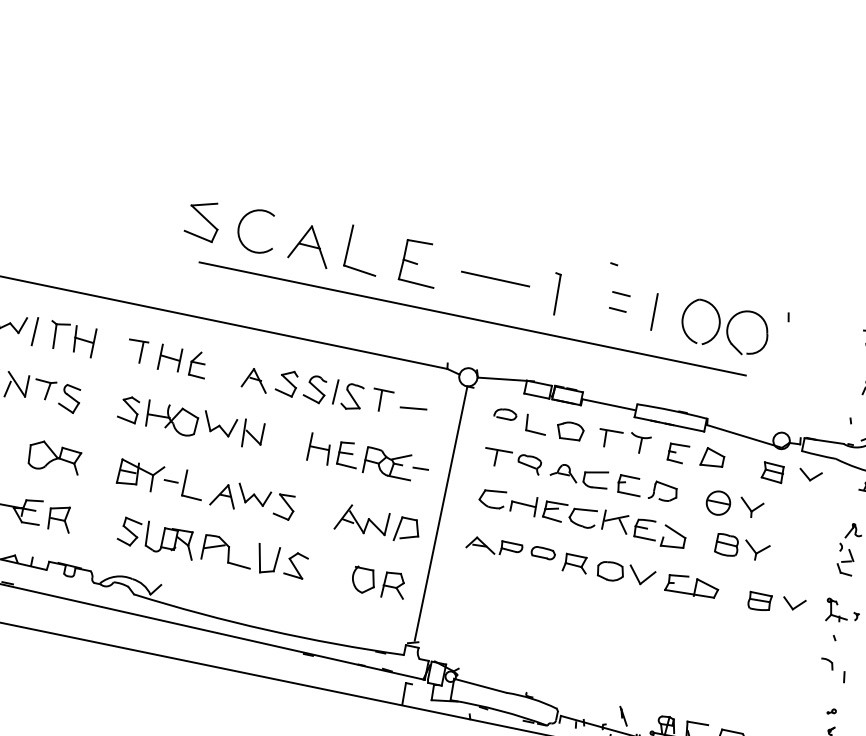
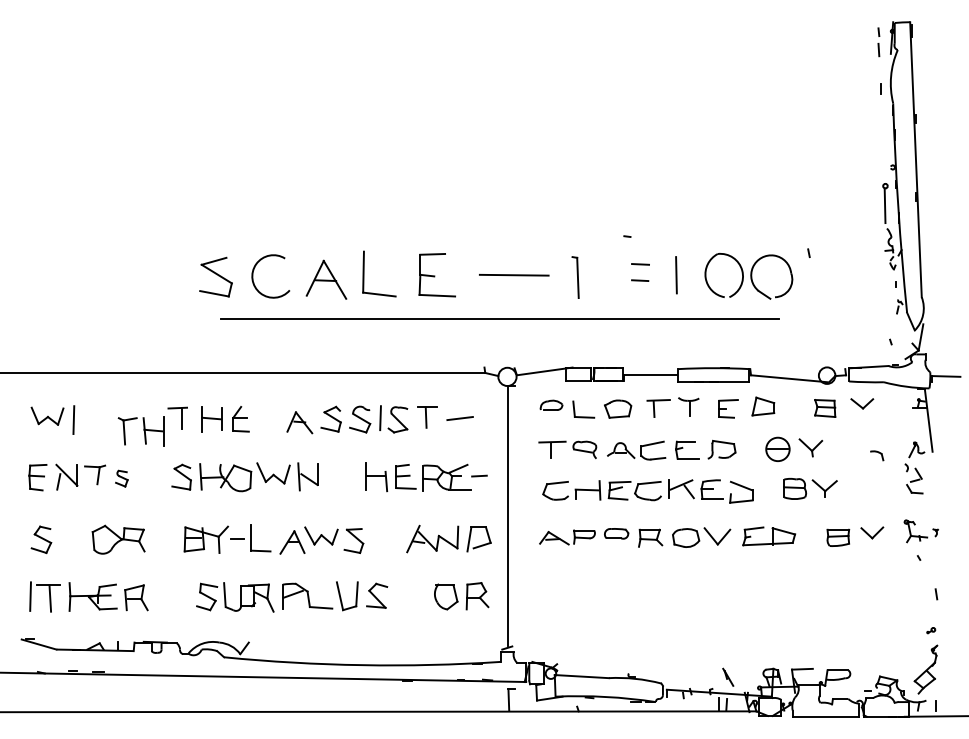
part: (70, 338) -> (140, 431), moved
part: (69, 398) -> (121, 478), size x0.6
part: (827, 663) -> (877, 455), moved

